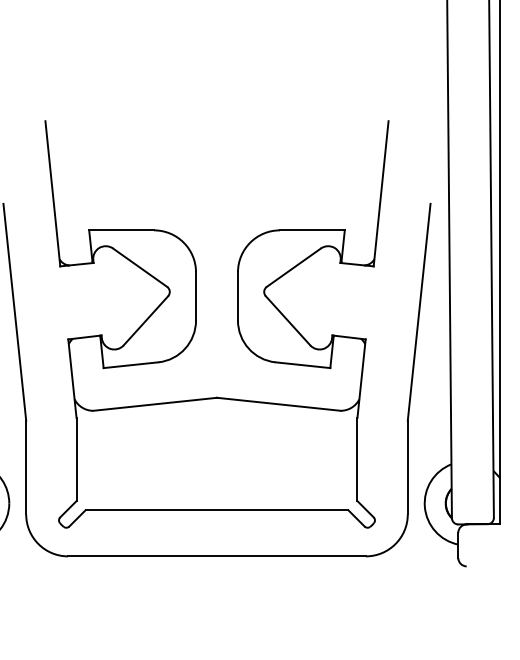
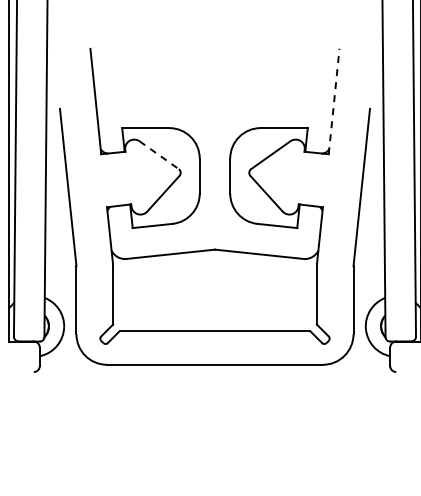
line: (381, 193) -> (334, 101), solid -> dashed
line: (140, 268) -> (159, 155), solid -> dashed

